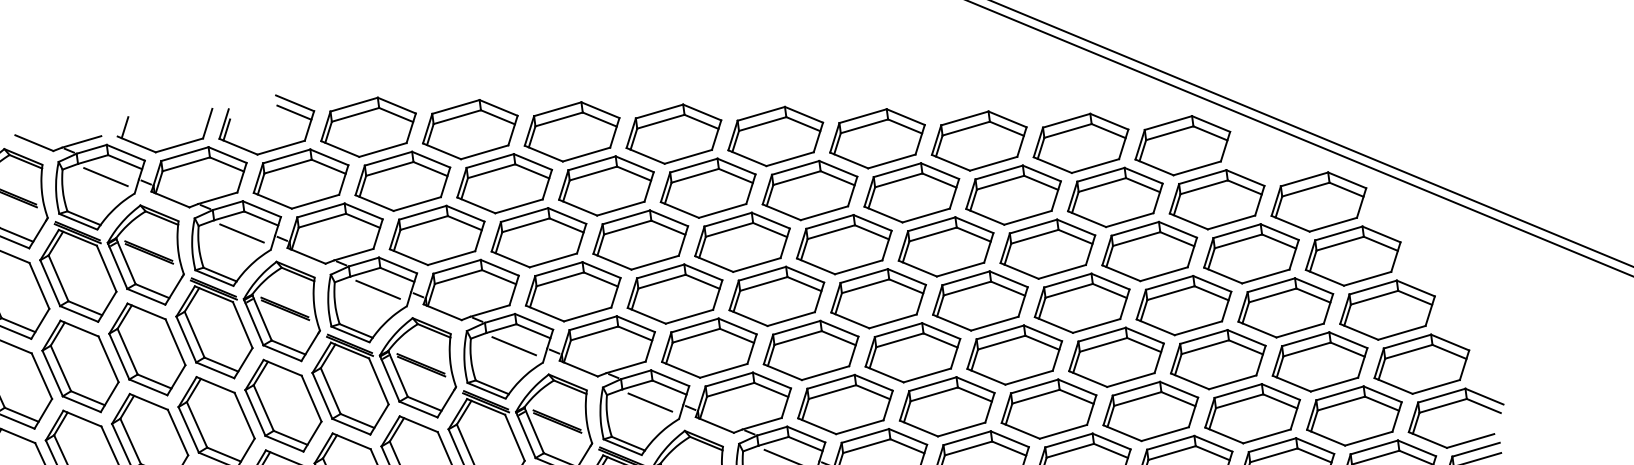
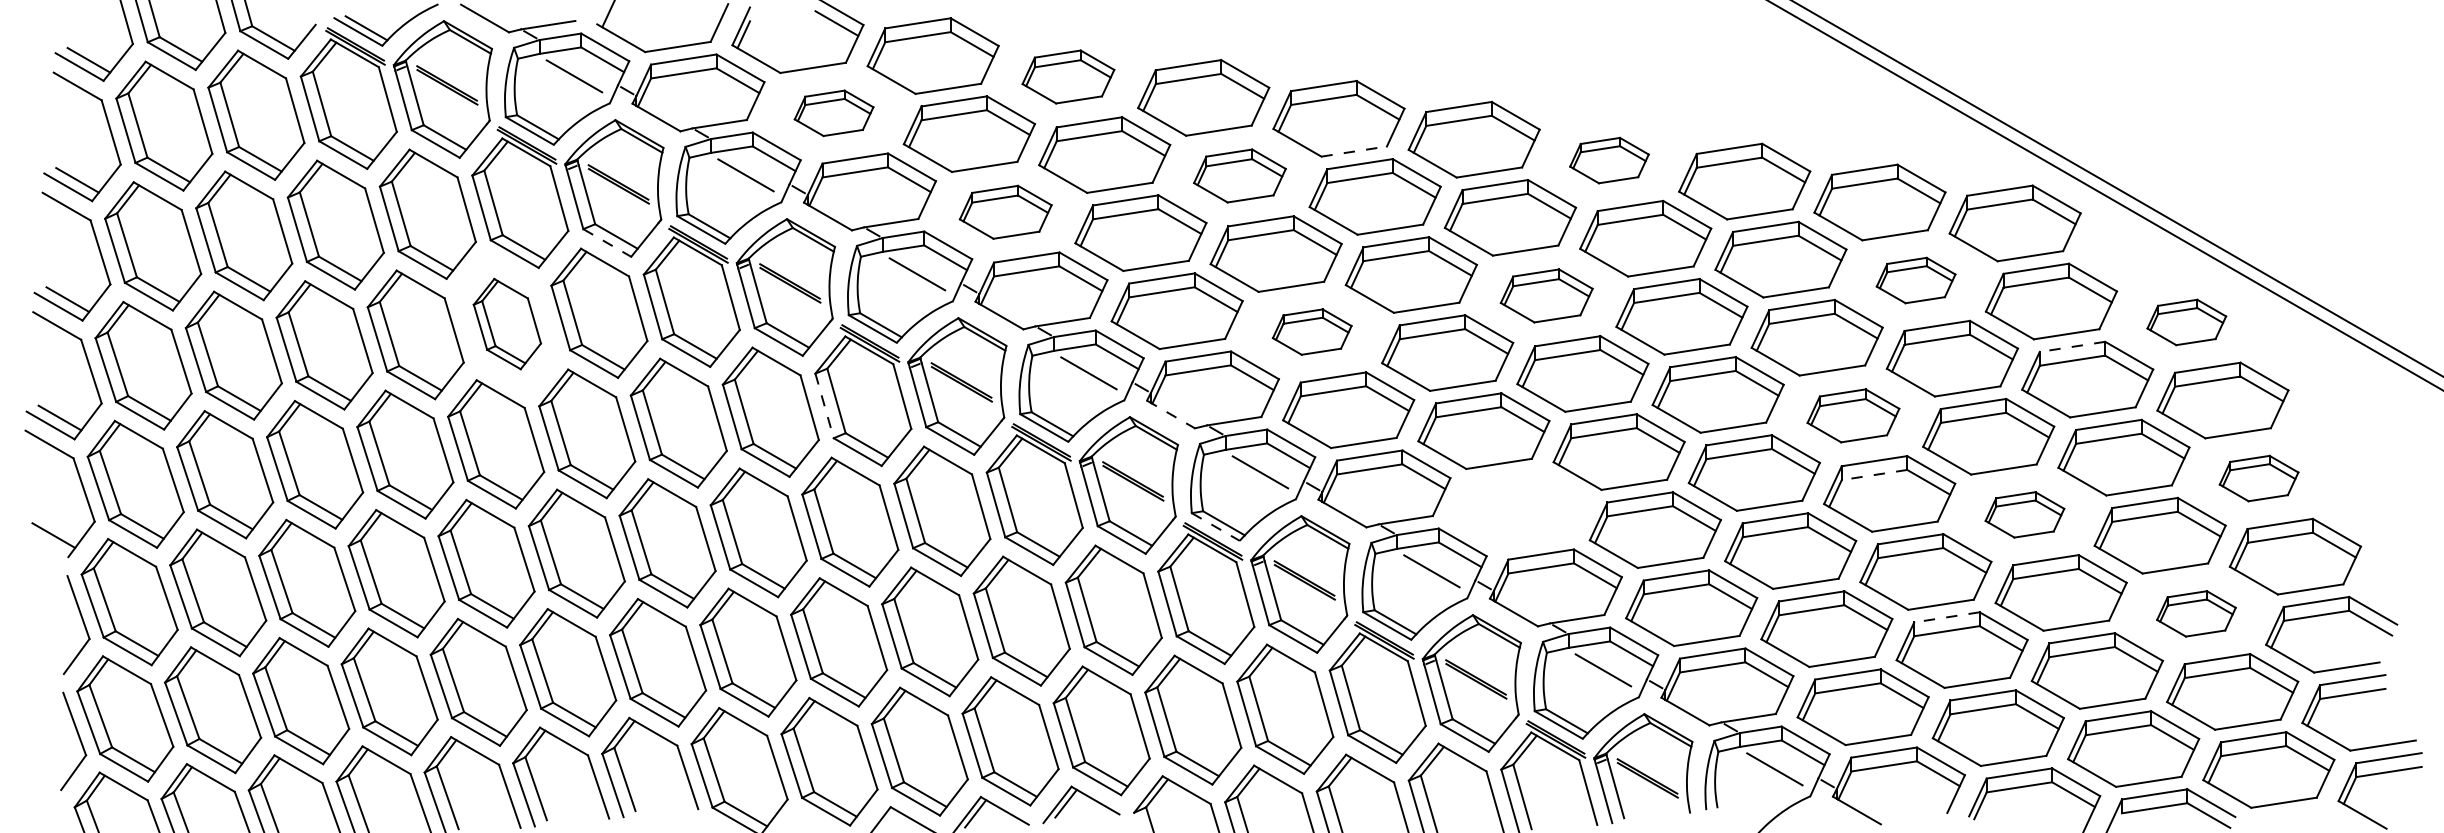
part: (470, 129) -> (1068, 76), size x0.7
part: (877, 138) -> (1609, 160), size x0.6
line: (688, 156) -> (1354, 151), solid -> dashed
part: (300, 179) -> (833, 113), size x0.6
part: (606, 185) -> (1239, 175), size x0.7
part: (1114, 197) -> (1915, 280), size x0.6
part: (1318, 202) -> (2186, 322), size x0.6
line: (1237, 230) -> (2072, 346), solid -> dashed
part: (437, 235) -> (1005, 212), size x0.7
part: (844, 244) -> (1546, 295), size x0.7
part: (674, 293) -> (1311, 331), size x0.6
line: (146, 296) -> (607, 242), solid -> dashed
part: (1082, 303) -> (1853, 415), size x0.7
part: (1387, 310) -> (2258, 478), size x0.6
line: (1103, 345) -> (1874, 475), solid -> dashed
part: (1217, 359) -> (2024, 514), size x0.6
part: (80, 365) -> (507, 323), size x0.7
line: (579, 368) -> (1171, 414), solid -> dashed
line: (322, 395) -> (824, 405), solid -> dashed
part: (845, 404) -> (1519, 509), removed
part: (1354, 415) -> (2196, 613), size x0.6
line: (1170, 442) -> (1946, 617), solid -> dashed
line: (622, 447) -> (1215, 527), solid -> dashed

